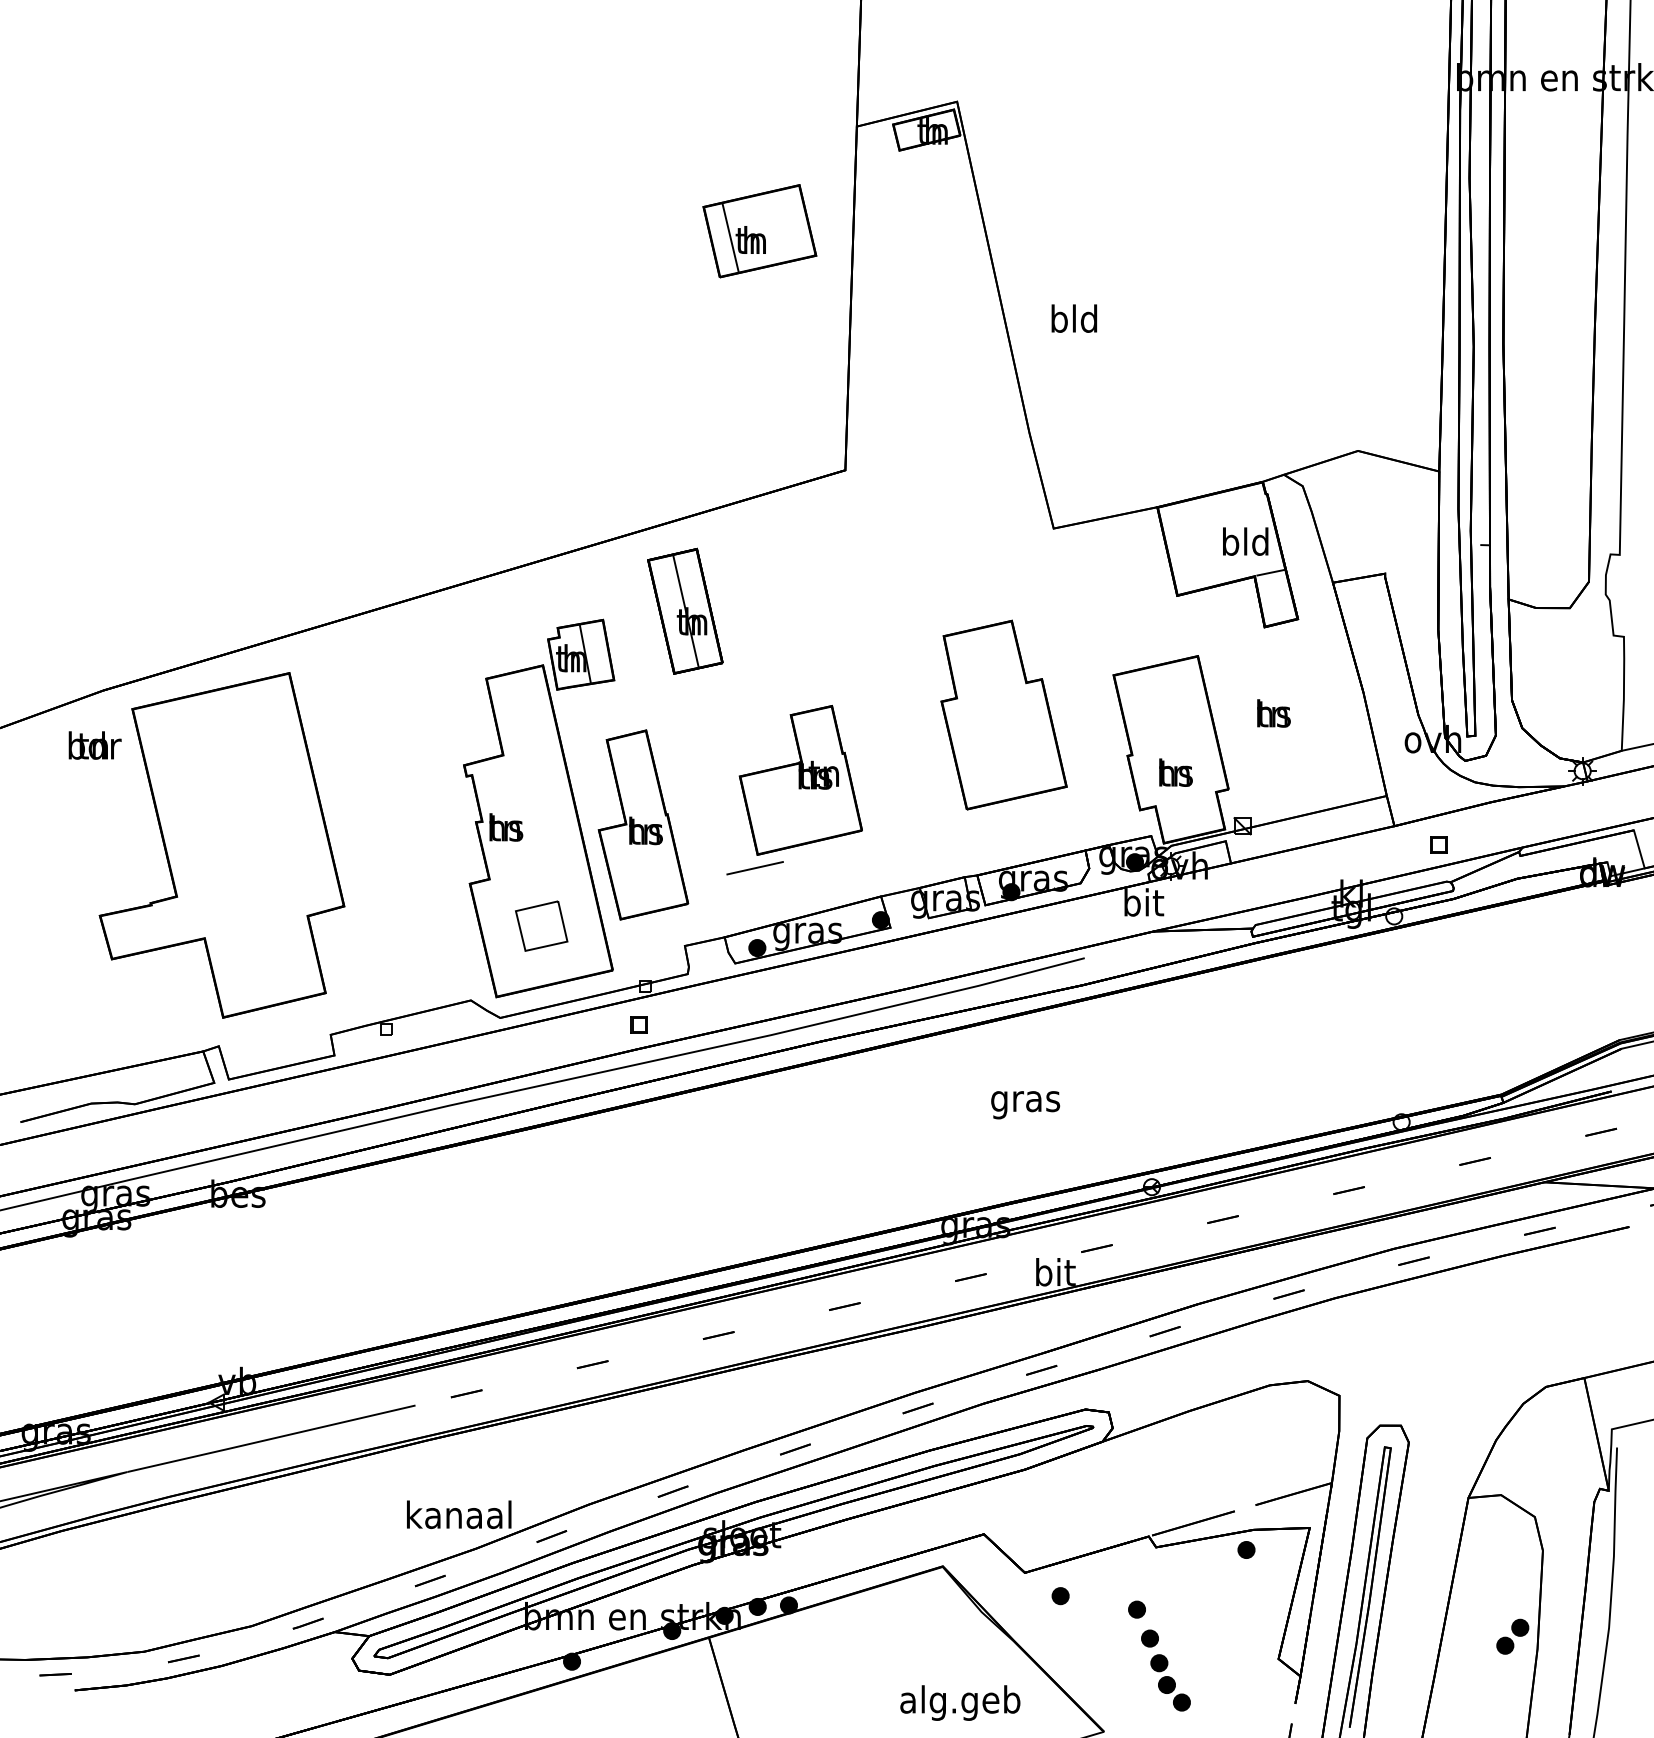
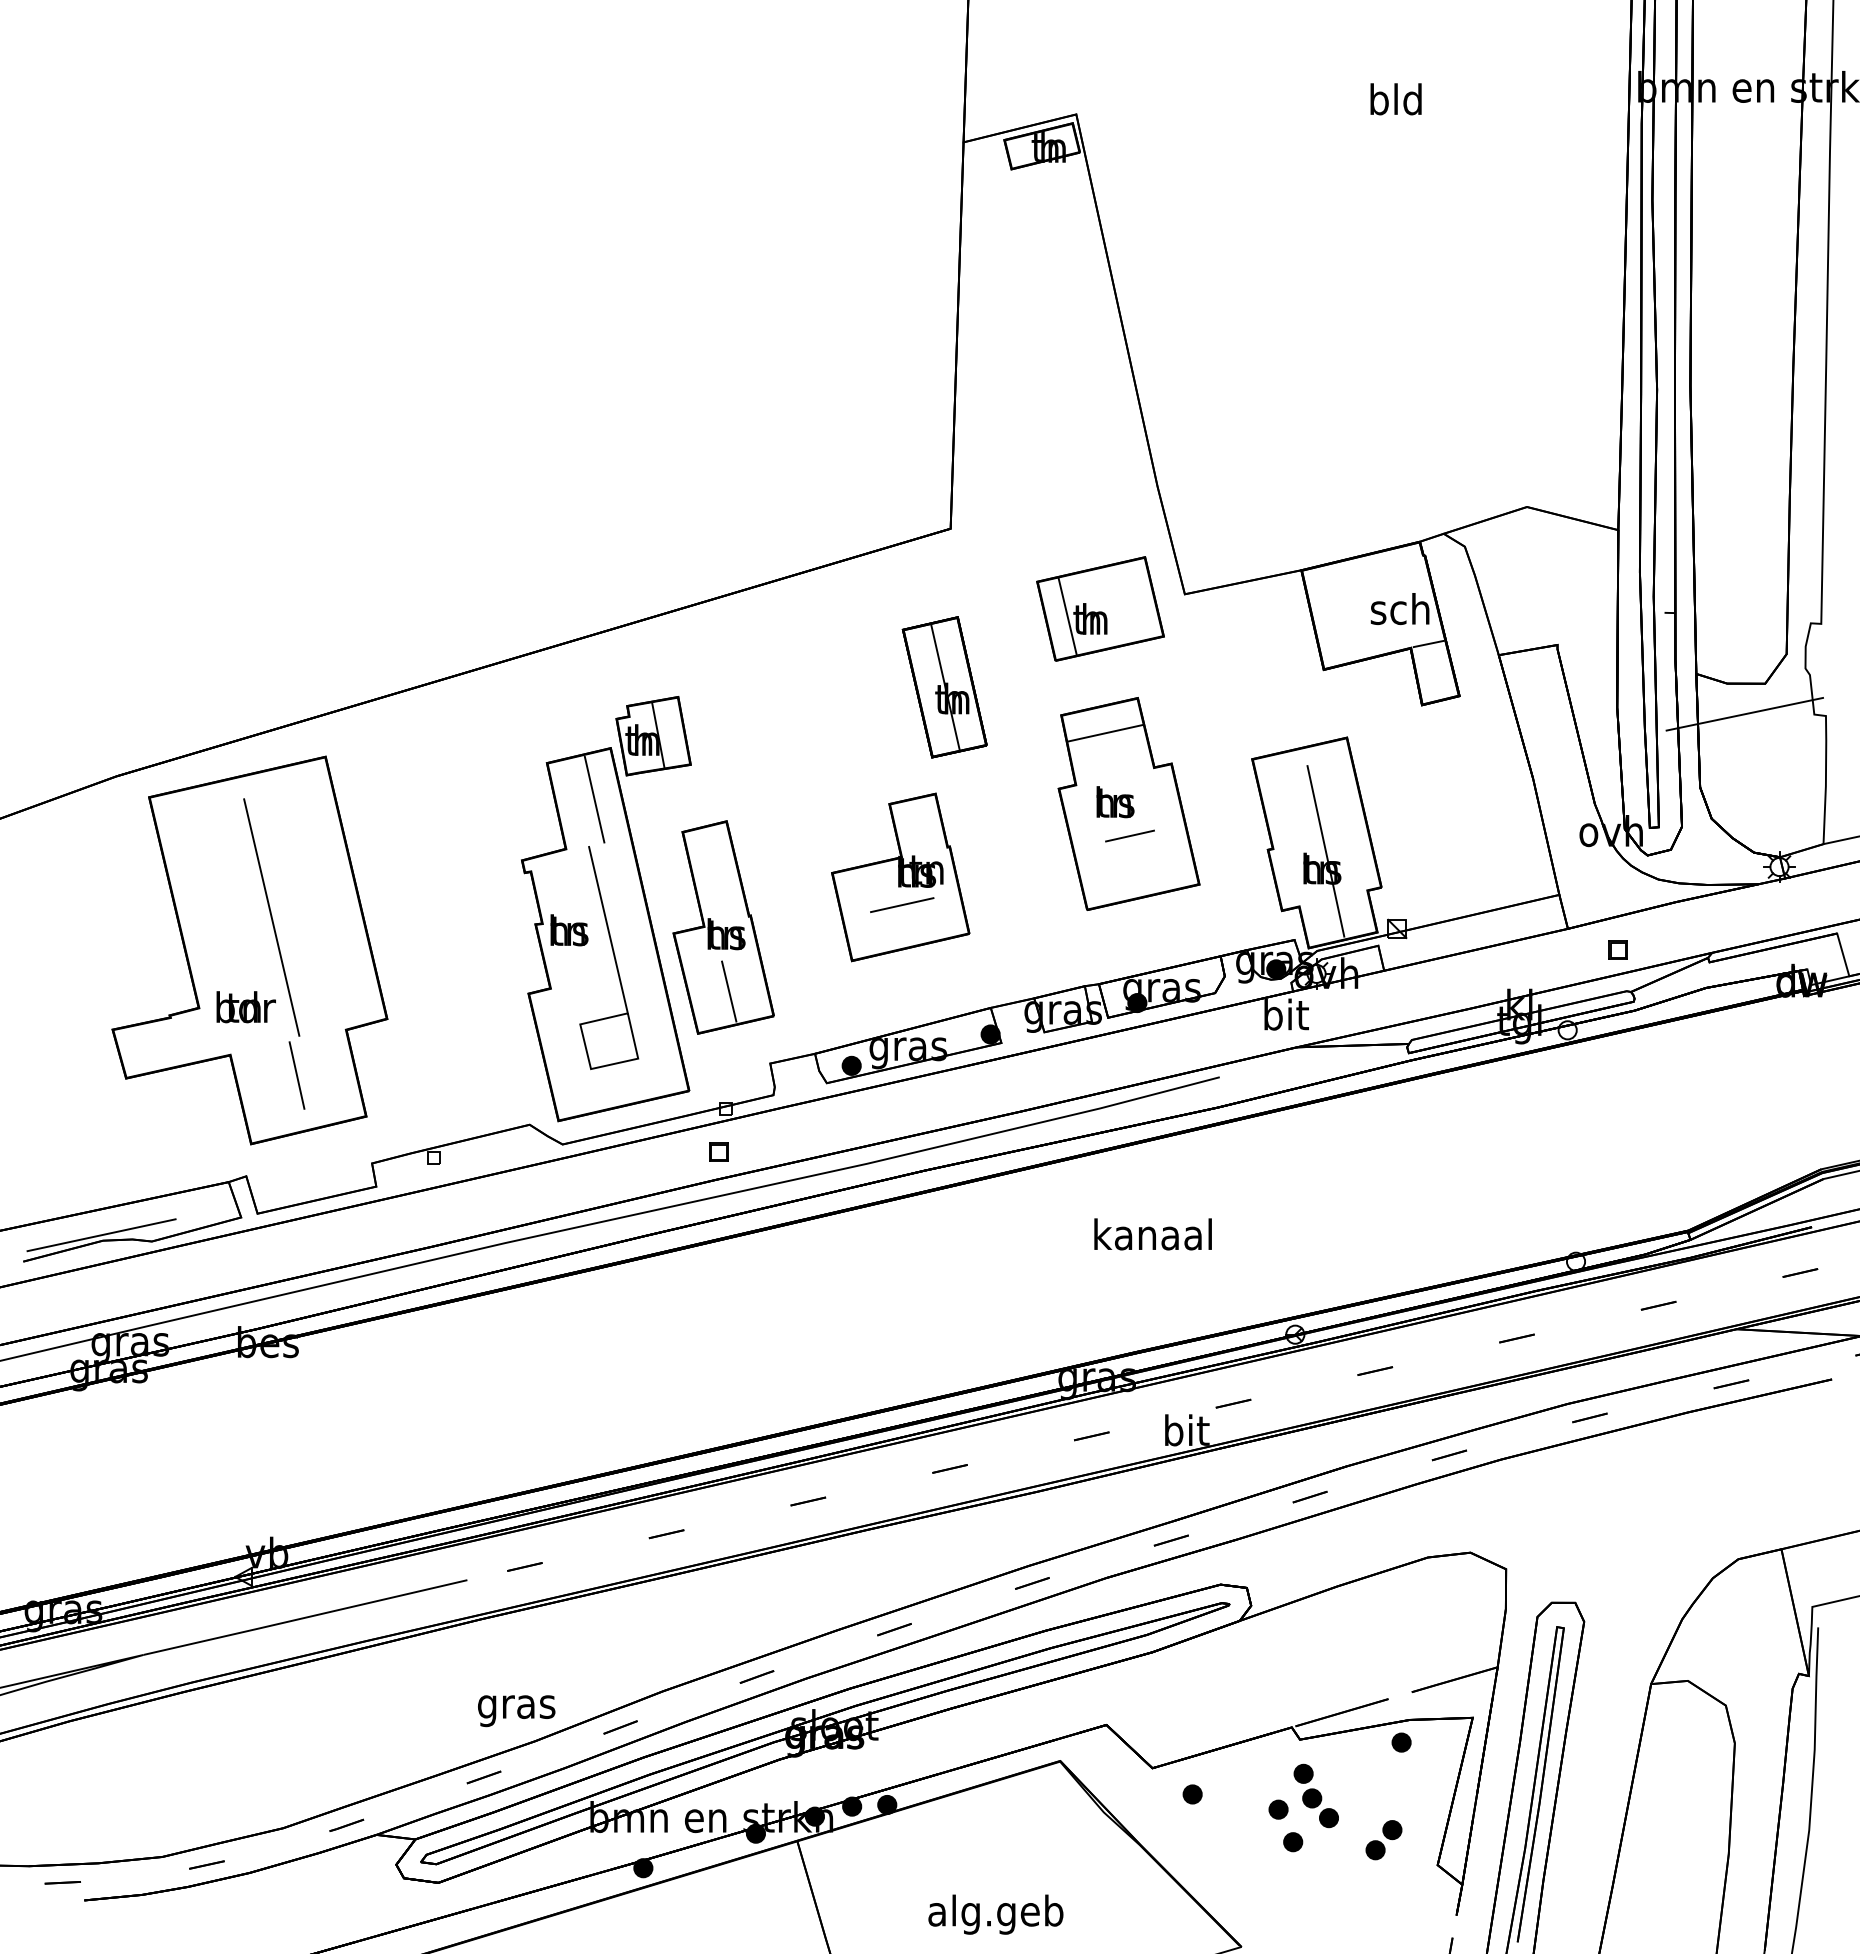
part: (759, 230) -> (1100, 608), moved
text: (1073, 318) -> (1395, 99), moved
text: (1244, 542) -> (1399, 609), bld -> sch
part: (685, 611) -> (944, 687), moved
line: (1551, 634) -> (1744, 713), added
line: (983, 652) -> (1105, 733), added
line: (528, 711) -> (594, 799), added
text: (1273, 713) -> (1115, 802), moved
line: (1004, 743) -> (1129, 835), added
text: (94, 745) -> (245, 1007), moved
line: (1178, 757) -> (1325, 851), added
line: (241, 816) -> (271, 917), added
line: (541, 826) -> (608, 929), added
line: (755, 867) -> (902, 904), moved
line: (648, 881) -> (729, 991), added
line: (263, 956) -> (296, 1075), added
line: (90, 1098) -> (101, 1235), added
text: (1024, 1101) -> (1152, 1238), gras -> kanaal
text: (459, 1518) -> (516, 1707), kanaal -> gras
part: (1512, 1637) -> (1383, 1840), moved
part: (1169, 1682) -> (1315, 1795), moved
text: (959, 1702) -> (995, 1914), moved

